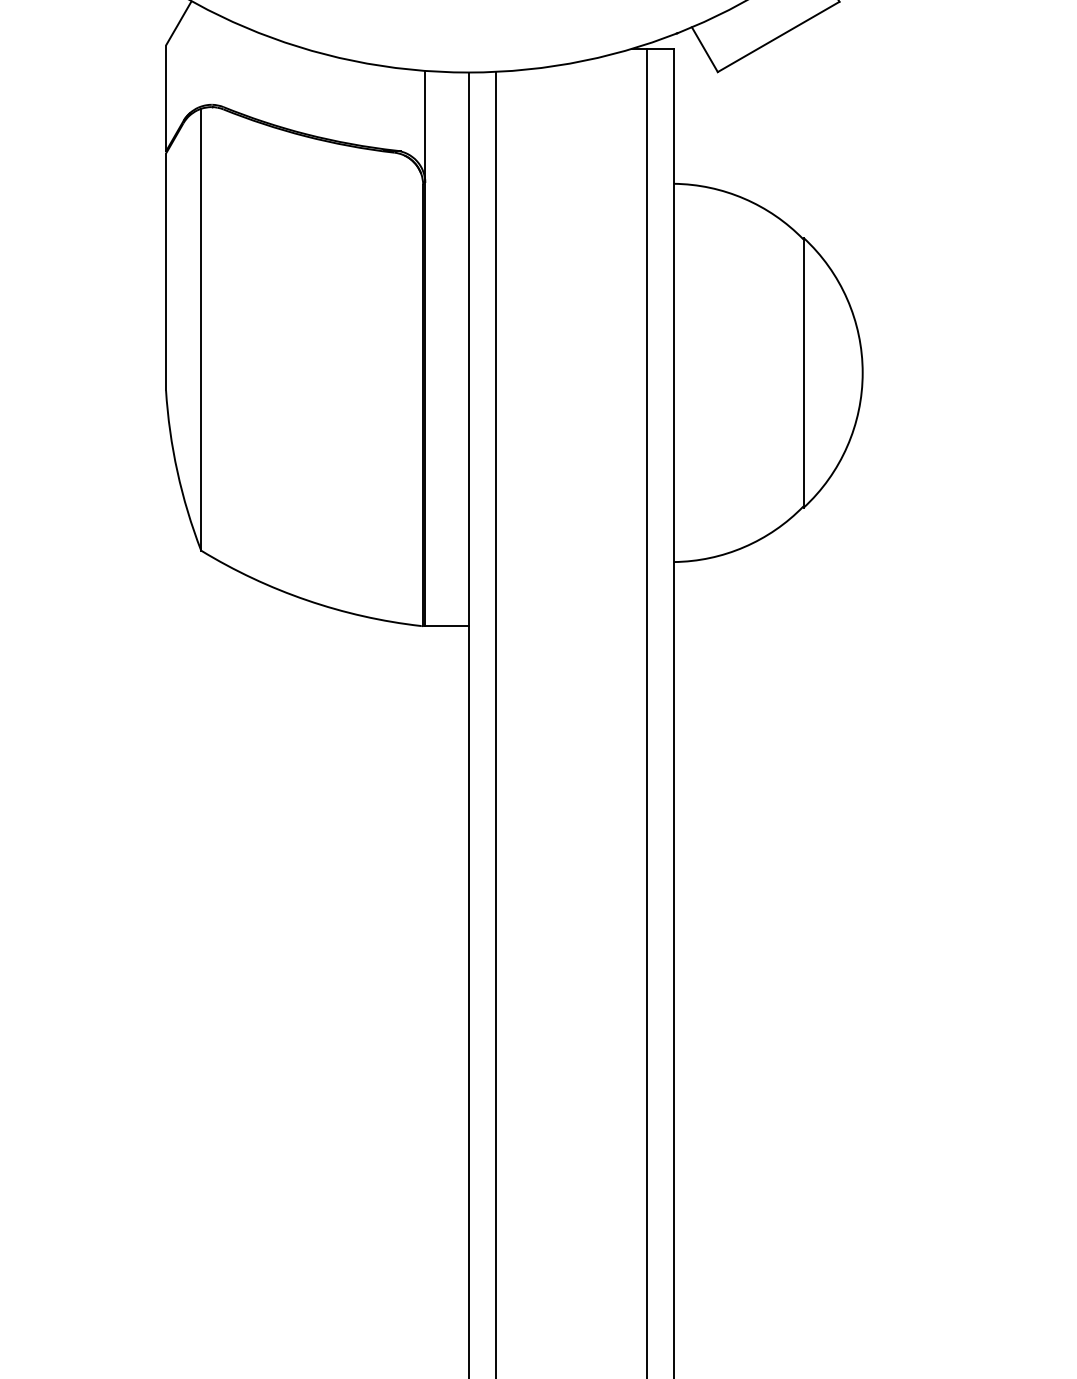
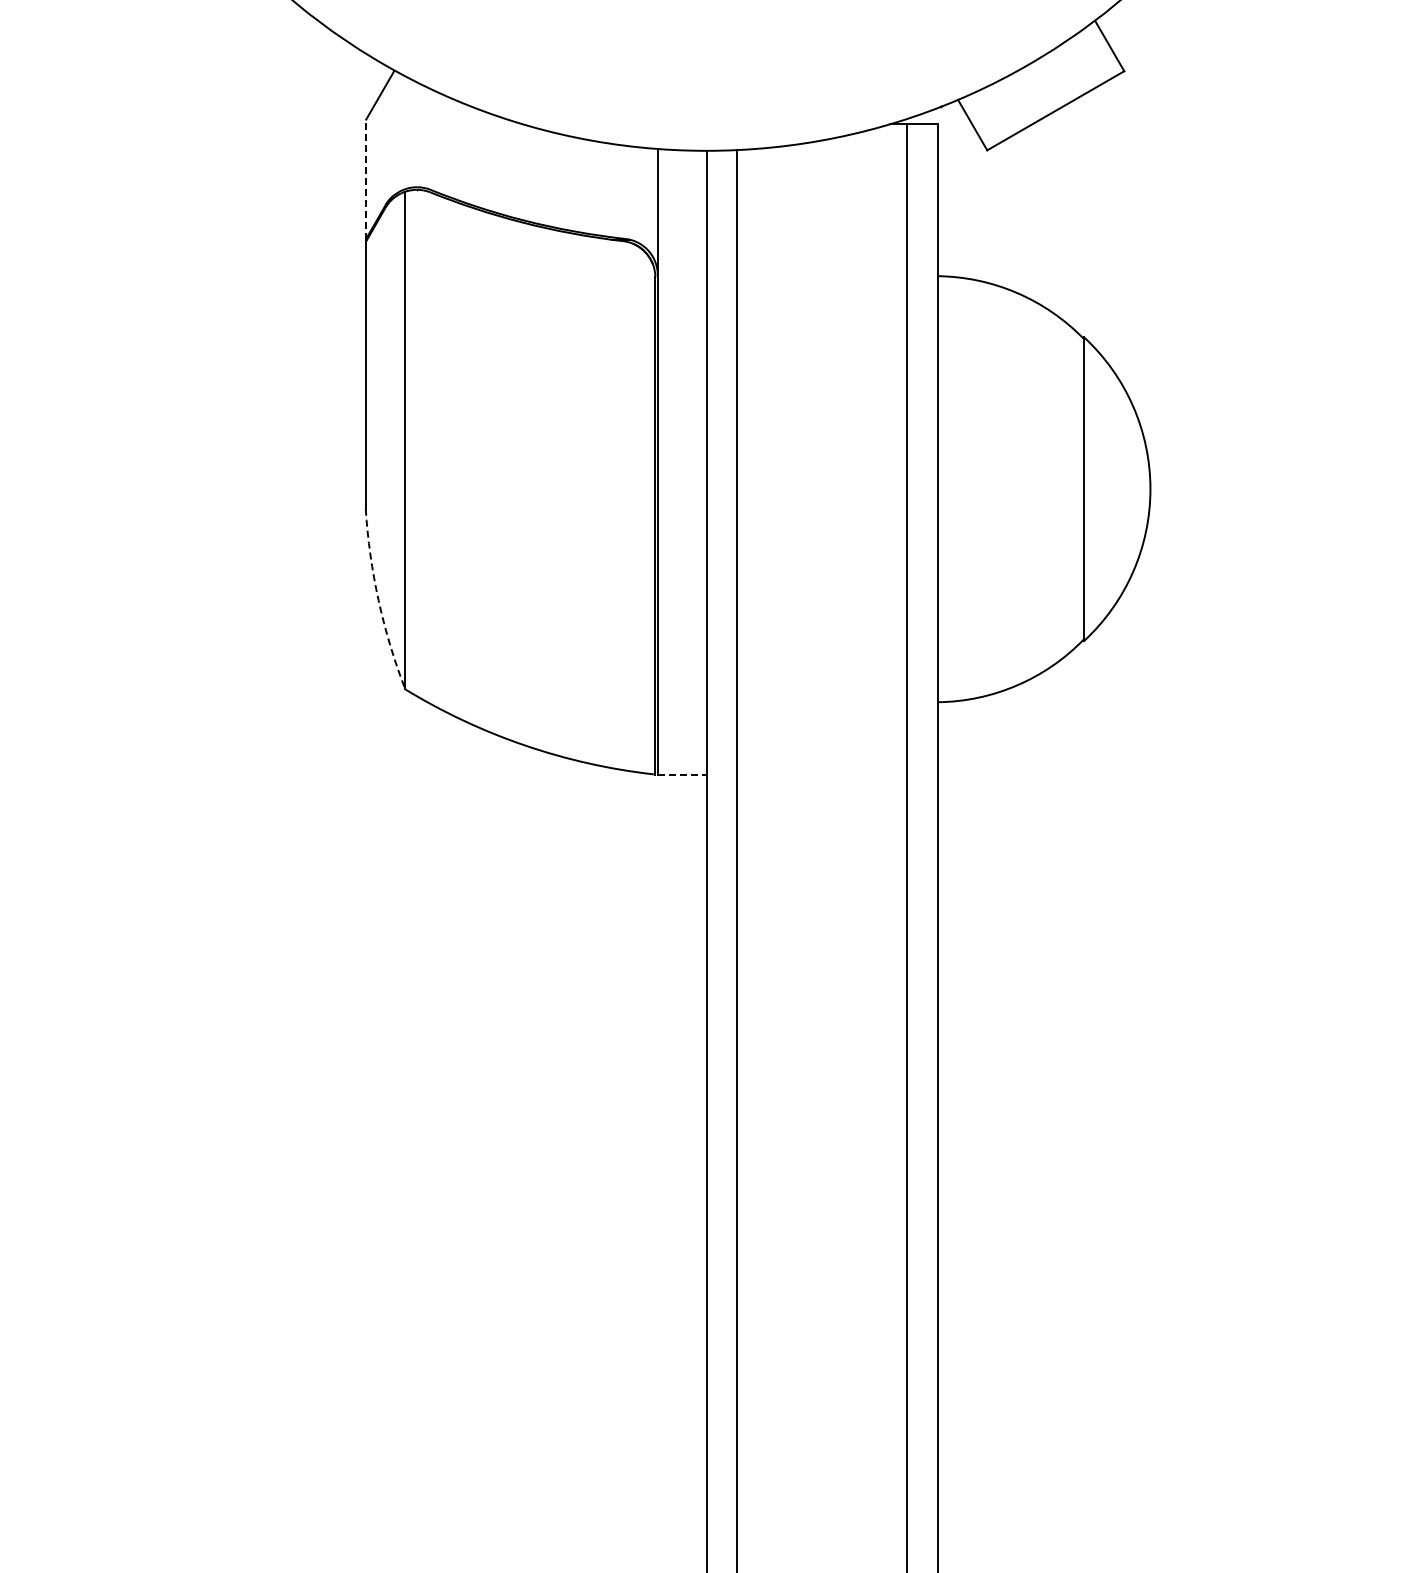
line: (165, 98) -> (365, 180), solid -> dashed
arc: (177, 471) -> (378, 600), solid -> dashed
line: (447, 626) -> (682, 774), solid -> dashed

